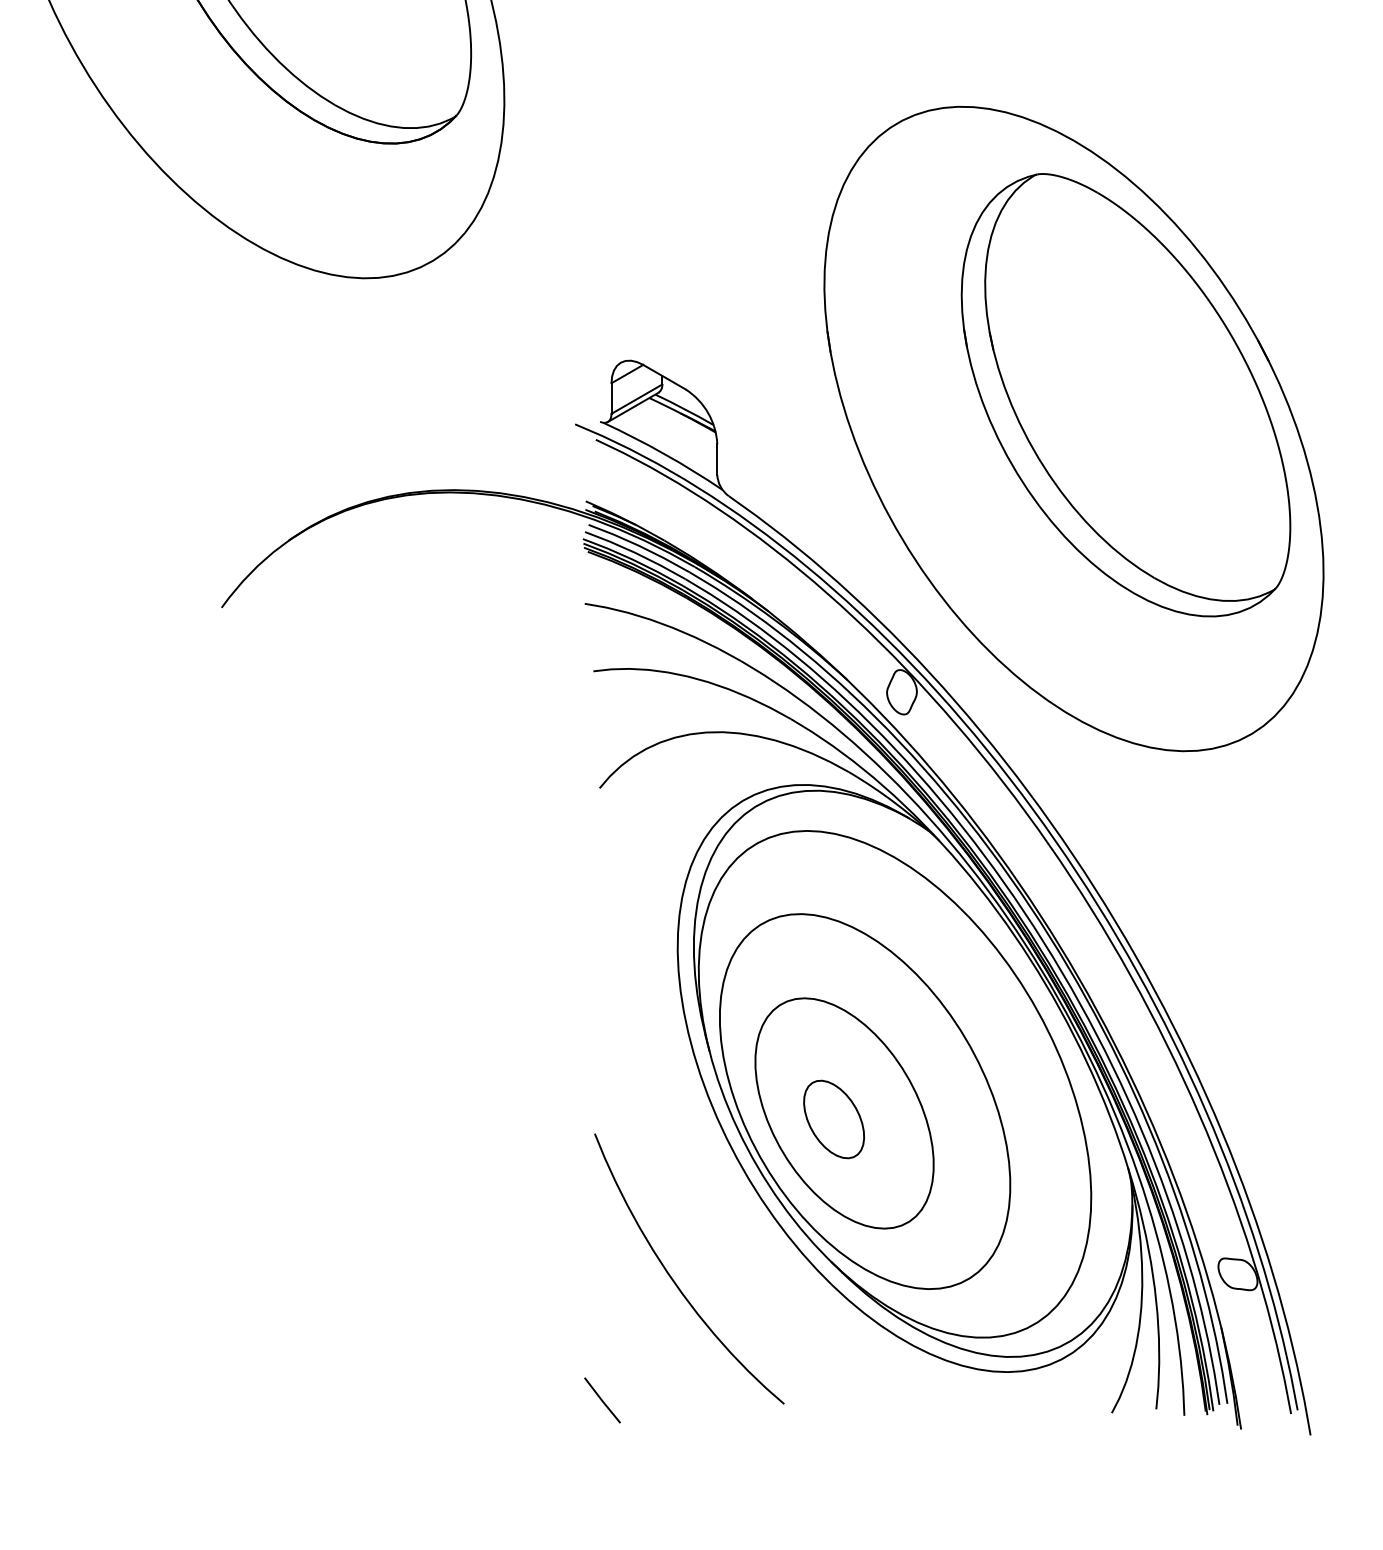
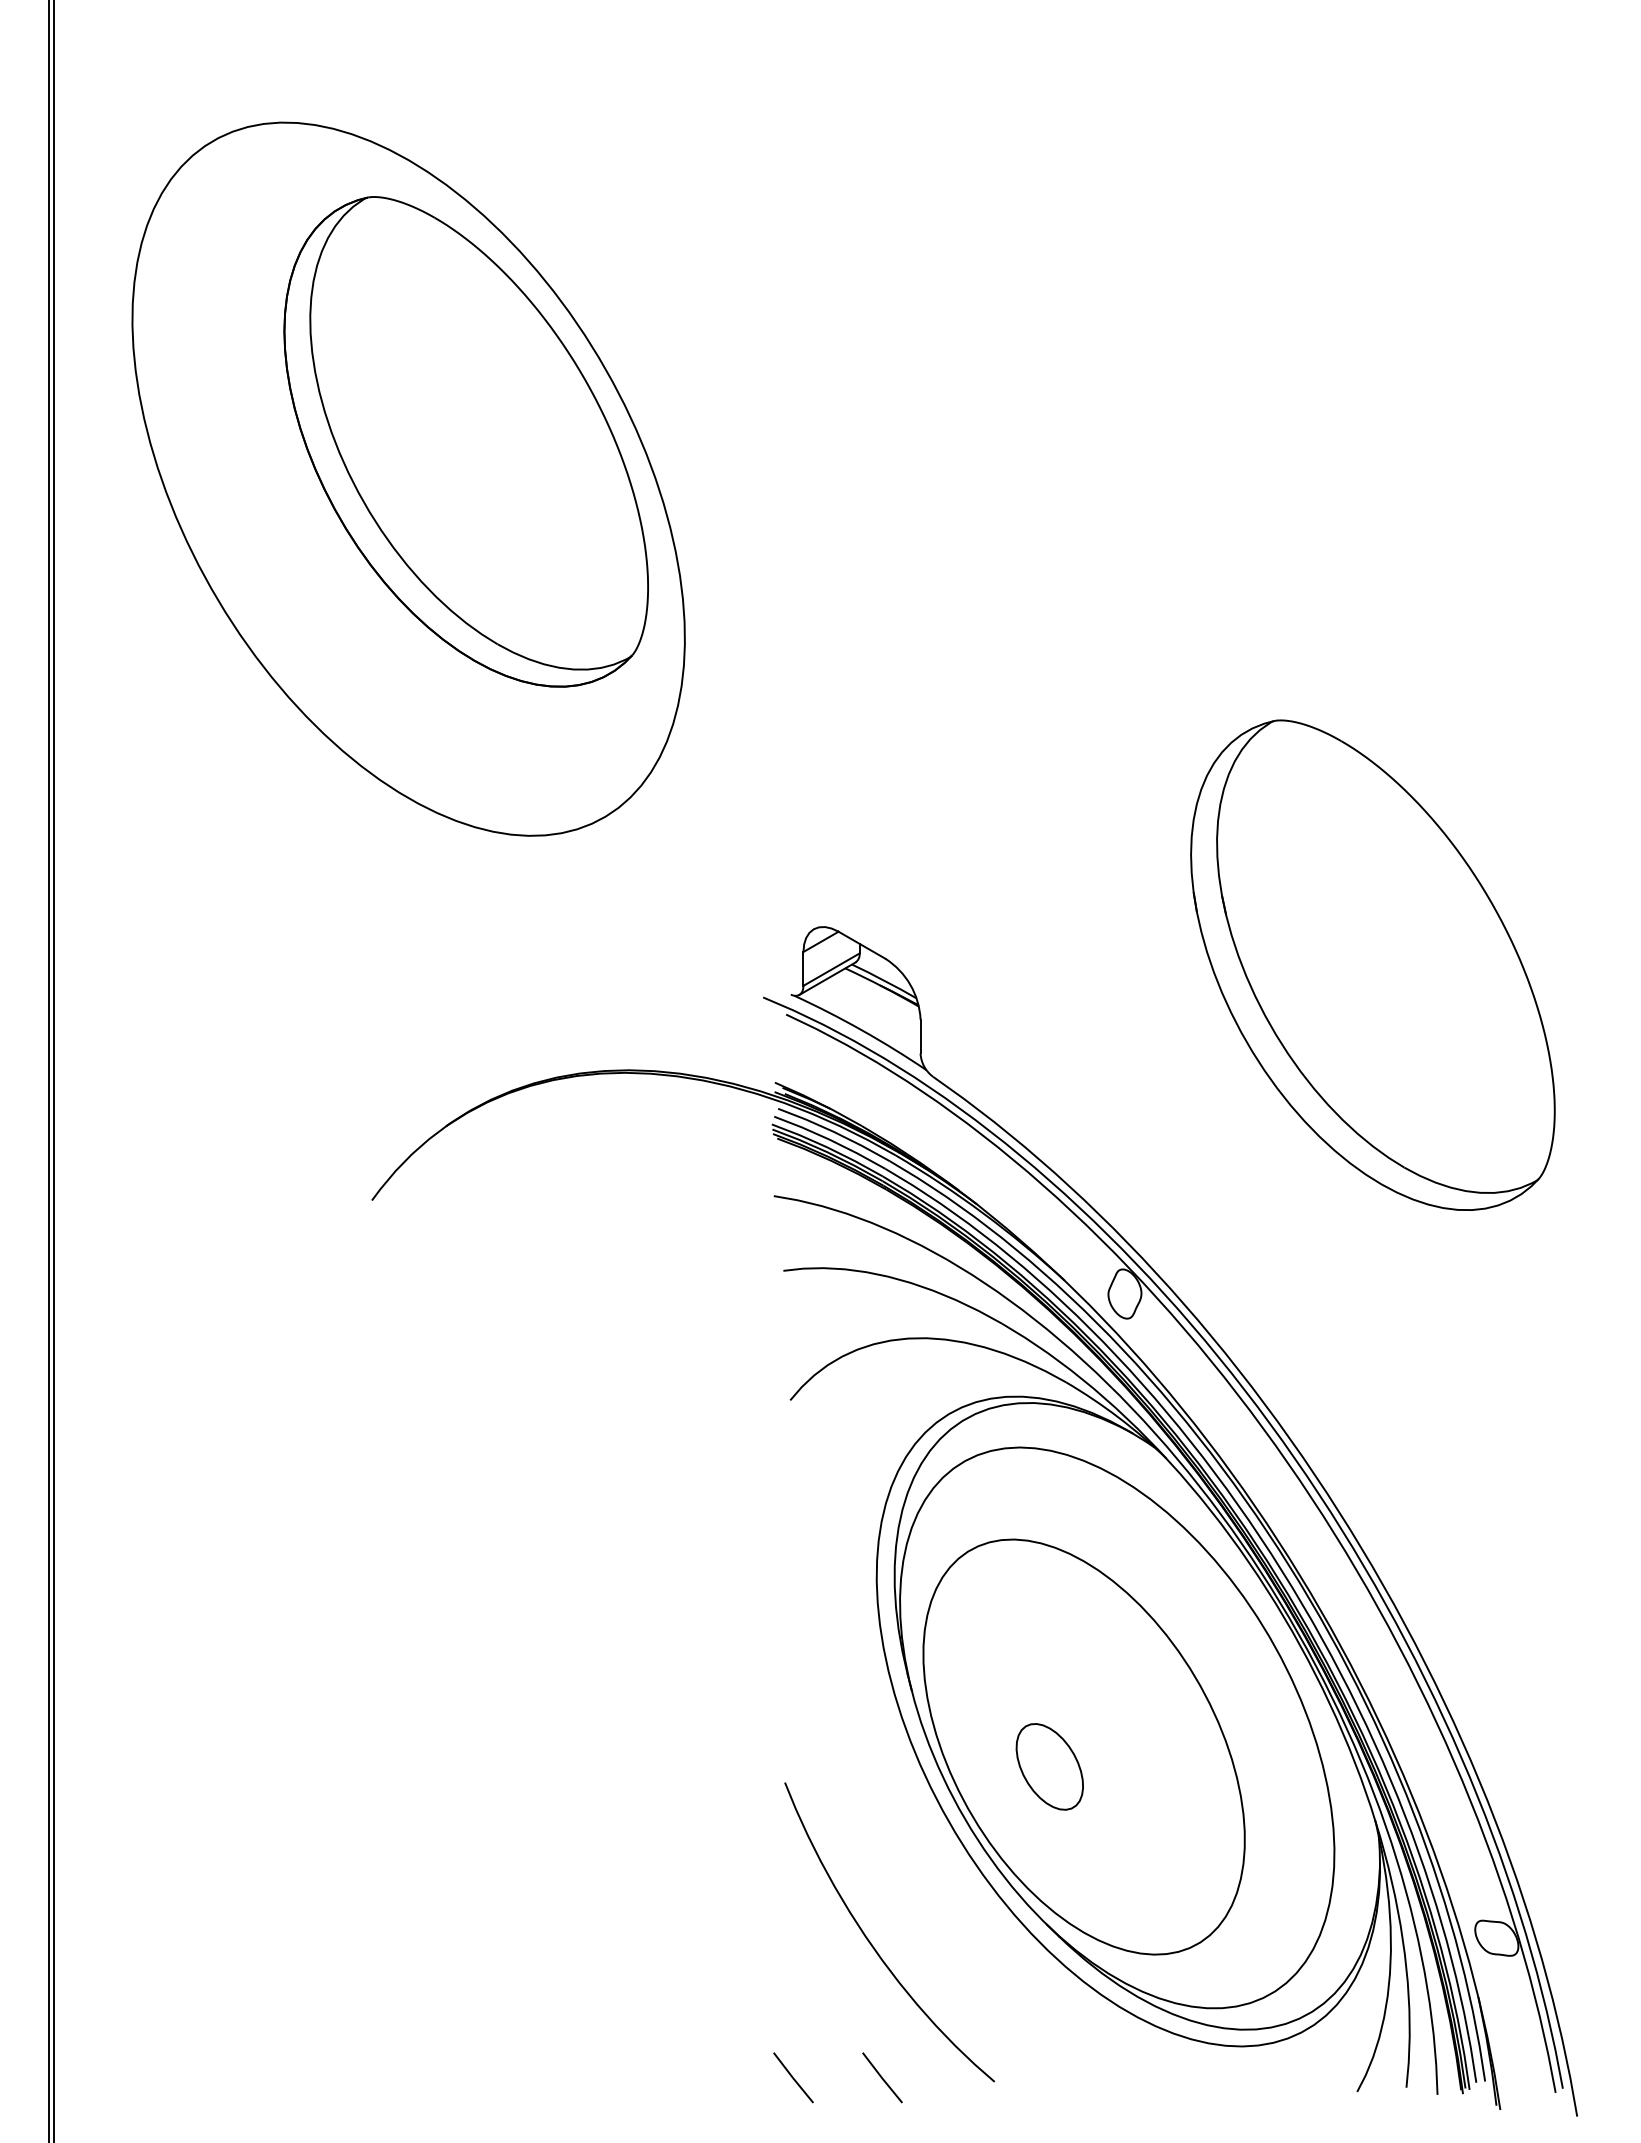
part: (1074, 428) -> (1315, 1002), removed
part: (844, 1112) -> (1061, 1759), removed
line: (682, 1400) -> (882, 2077), added

